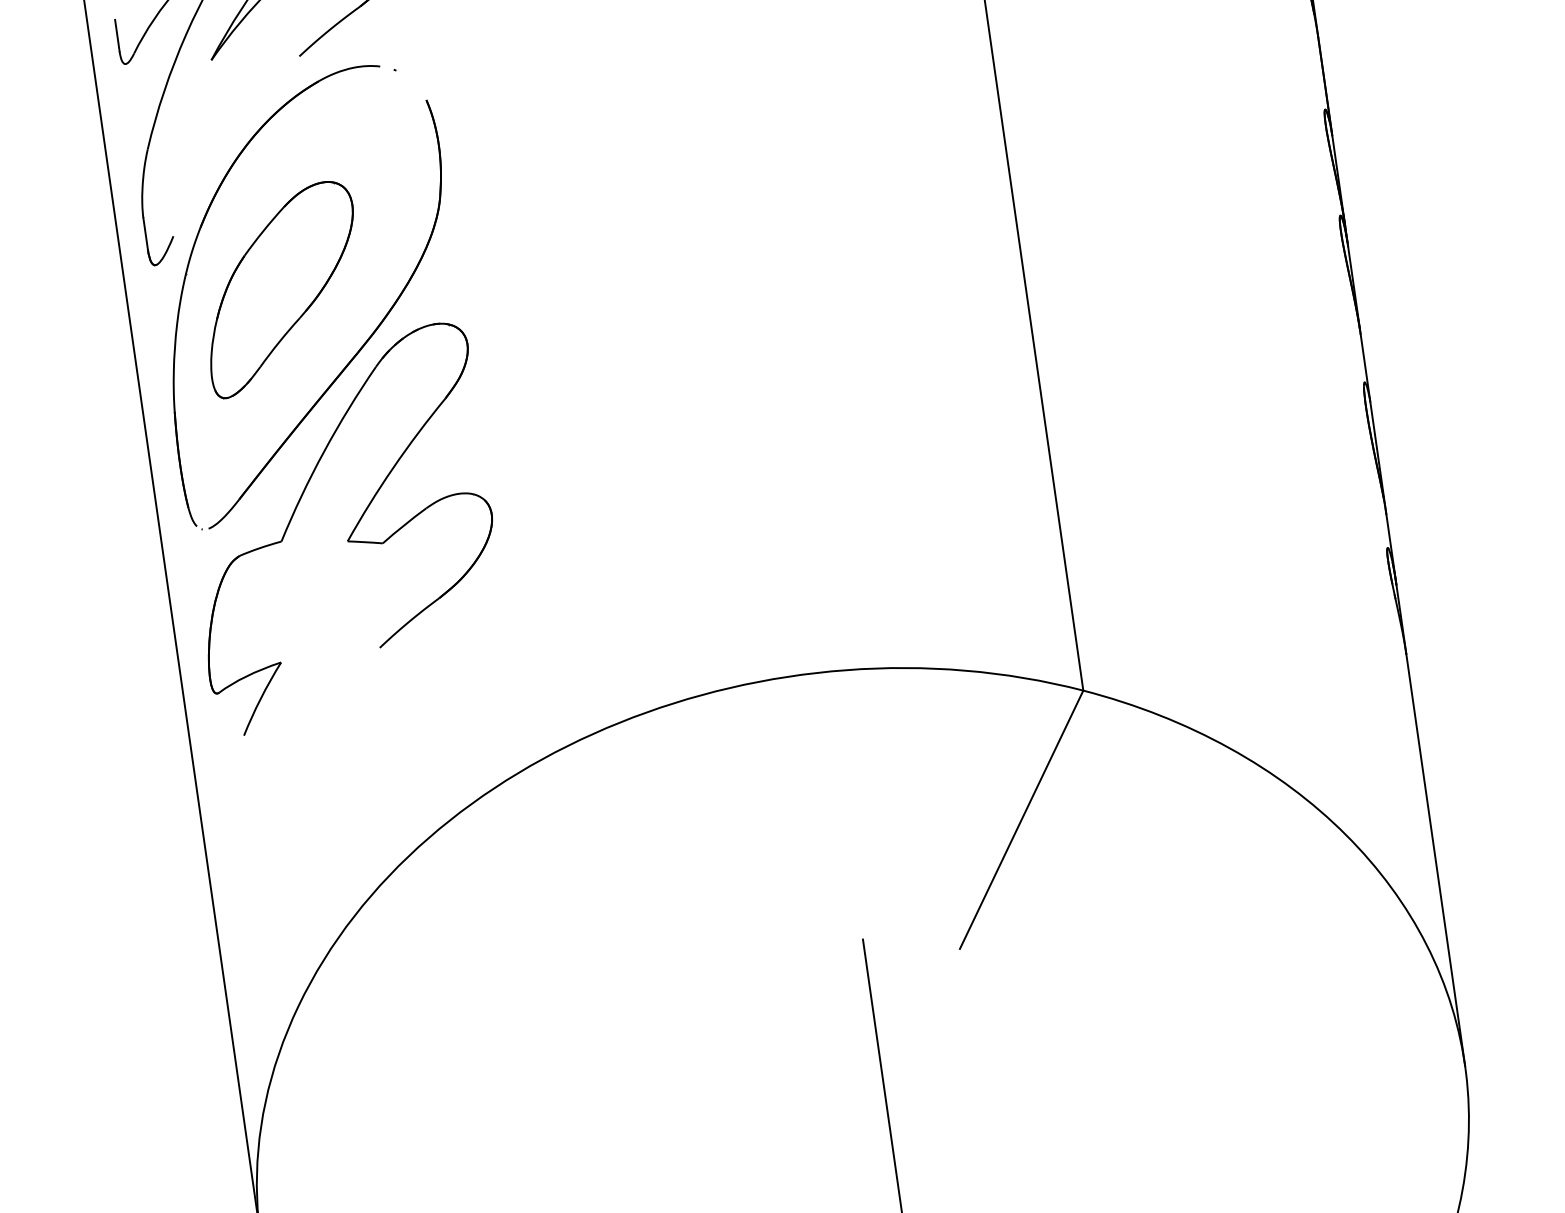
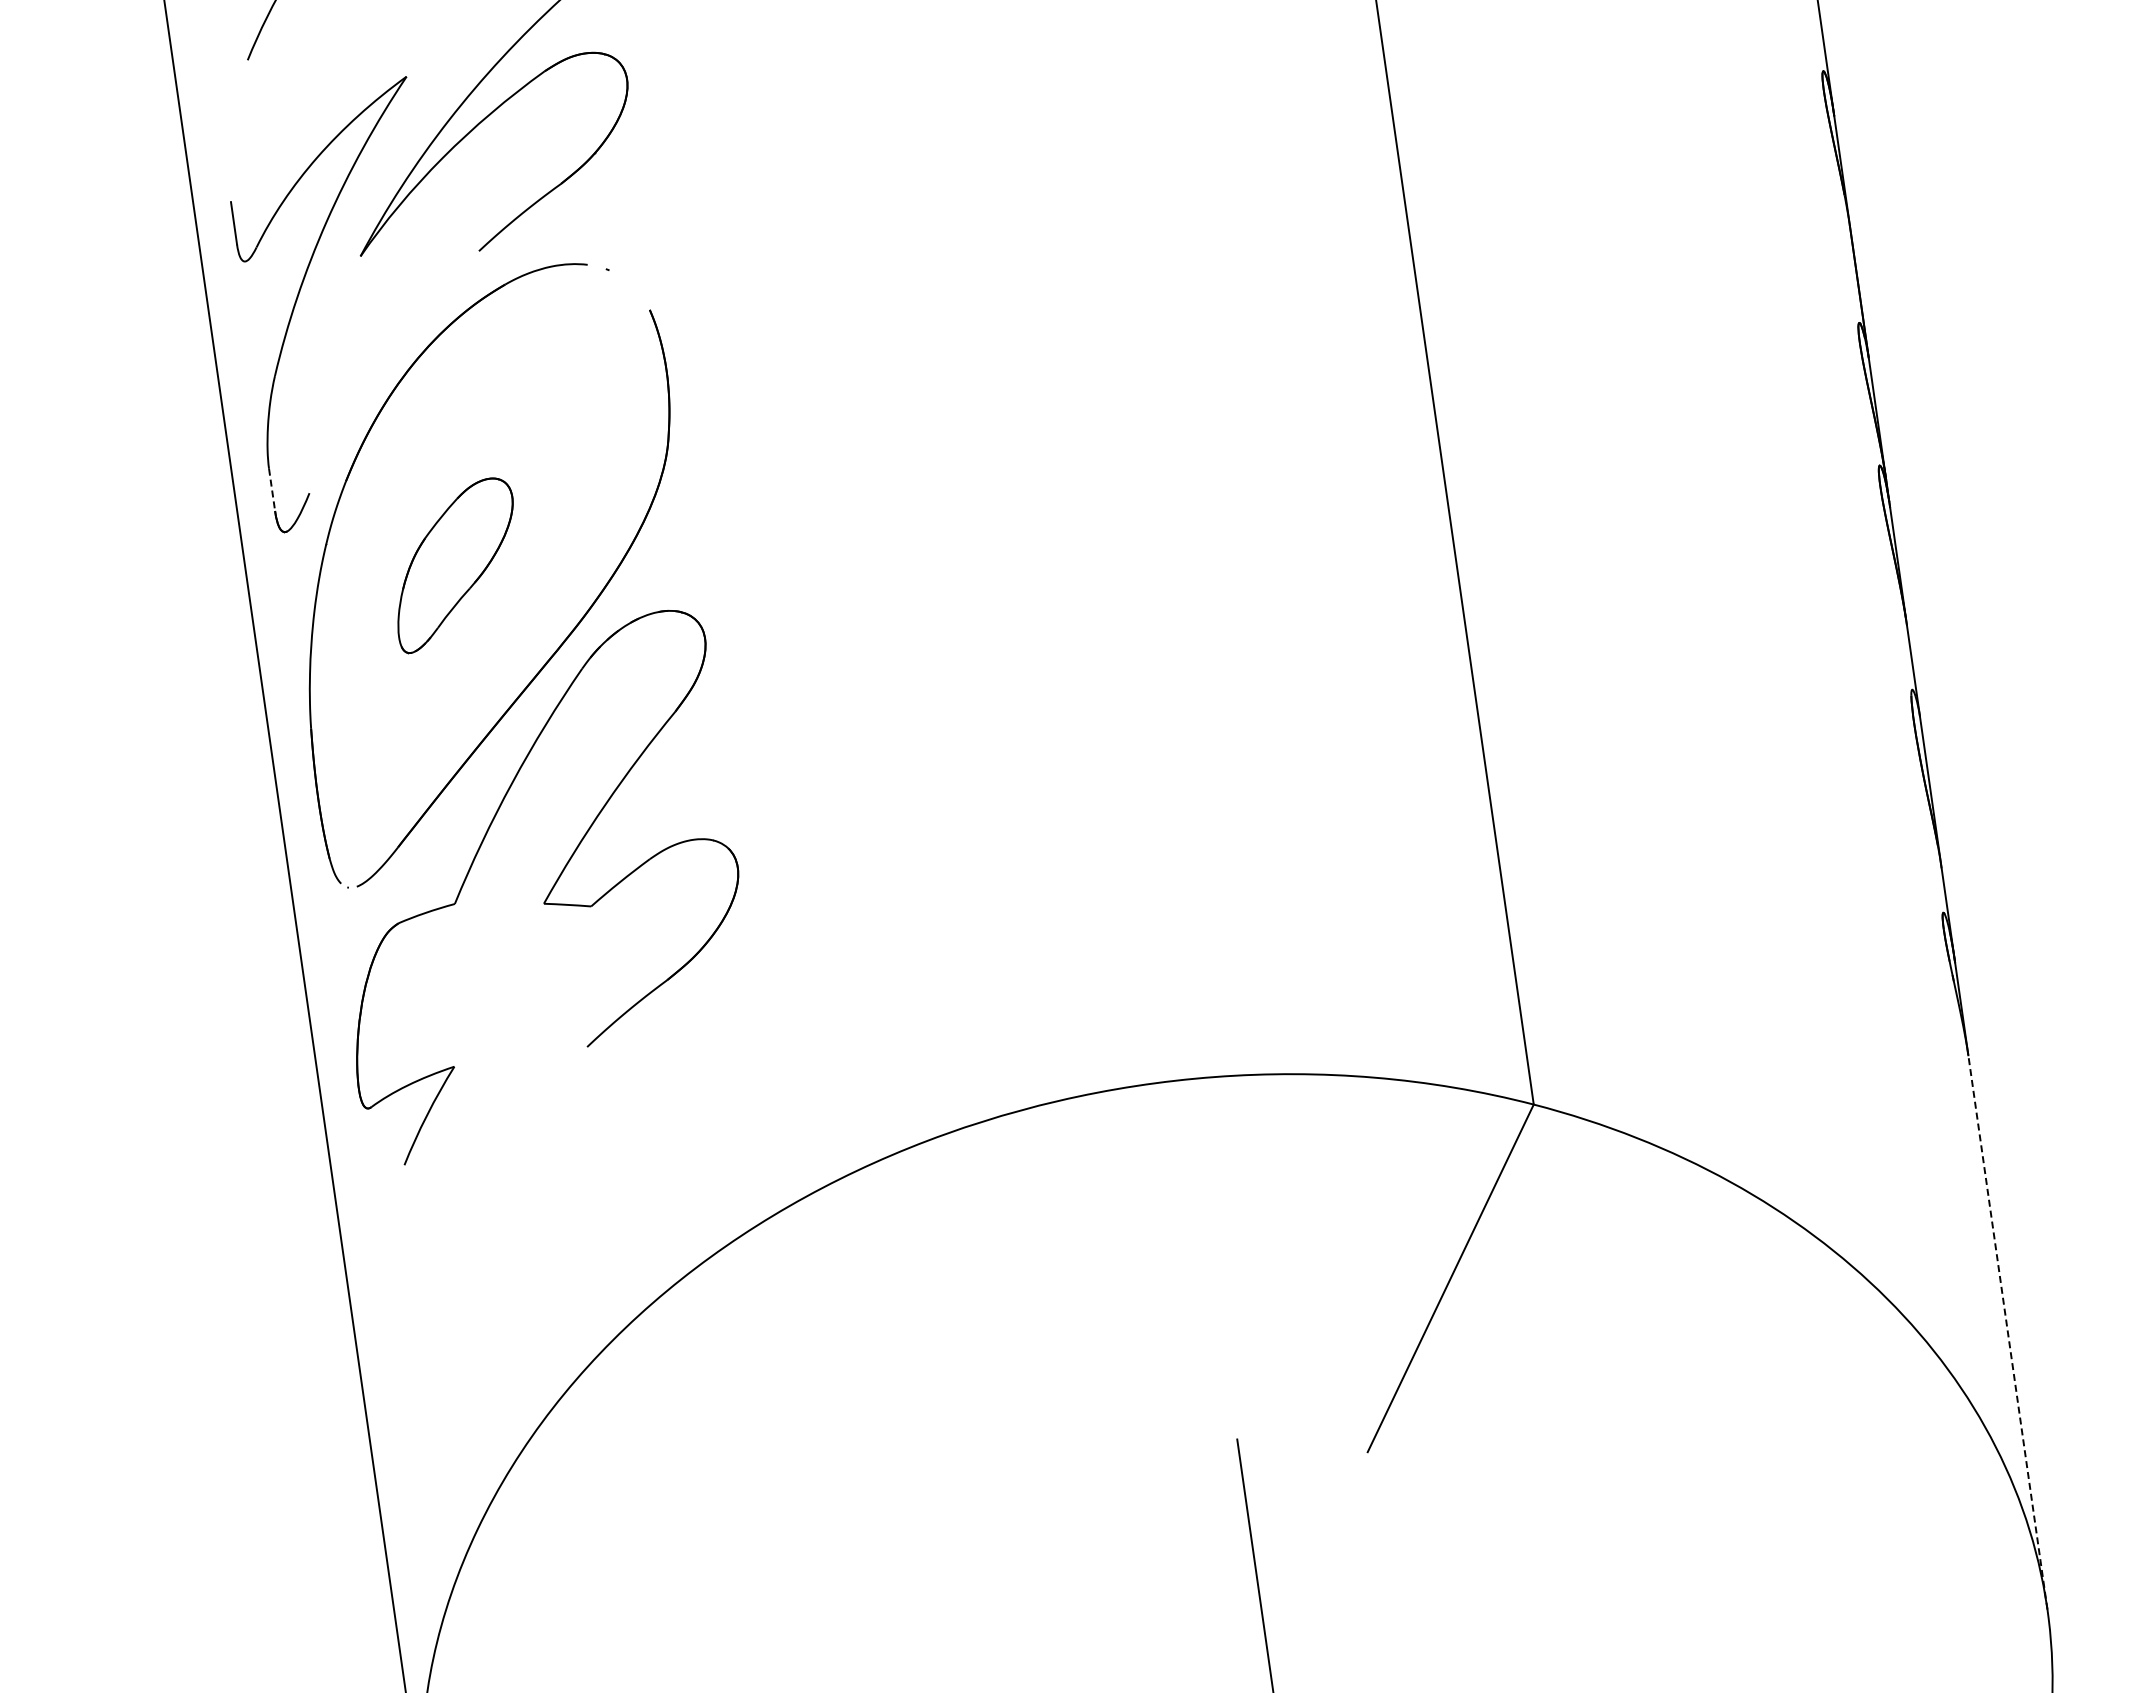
line: (145, 234) -> (272, 490), solid -> dashed
part: (281, 289) -> (455, 565), size x0.6
line: (1435, 860) -> (2007, 1332), solid -> dashed

